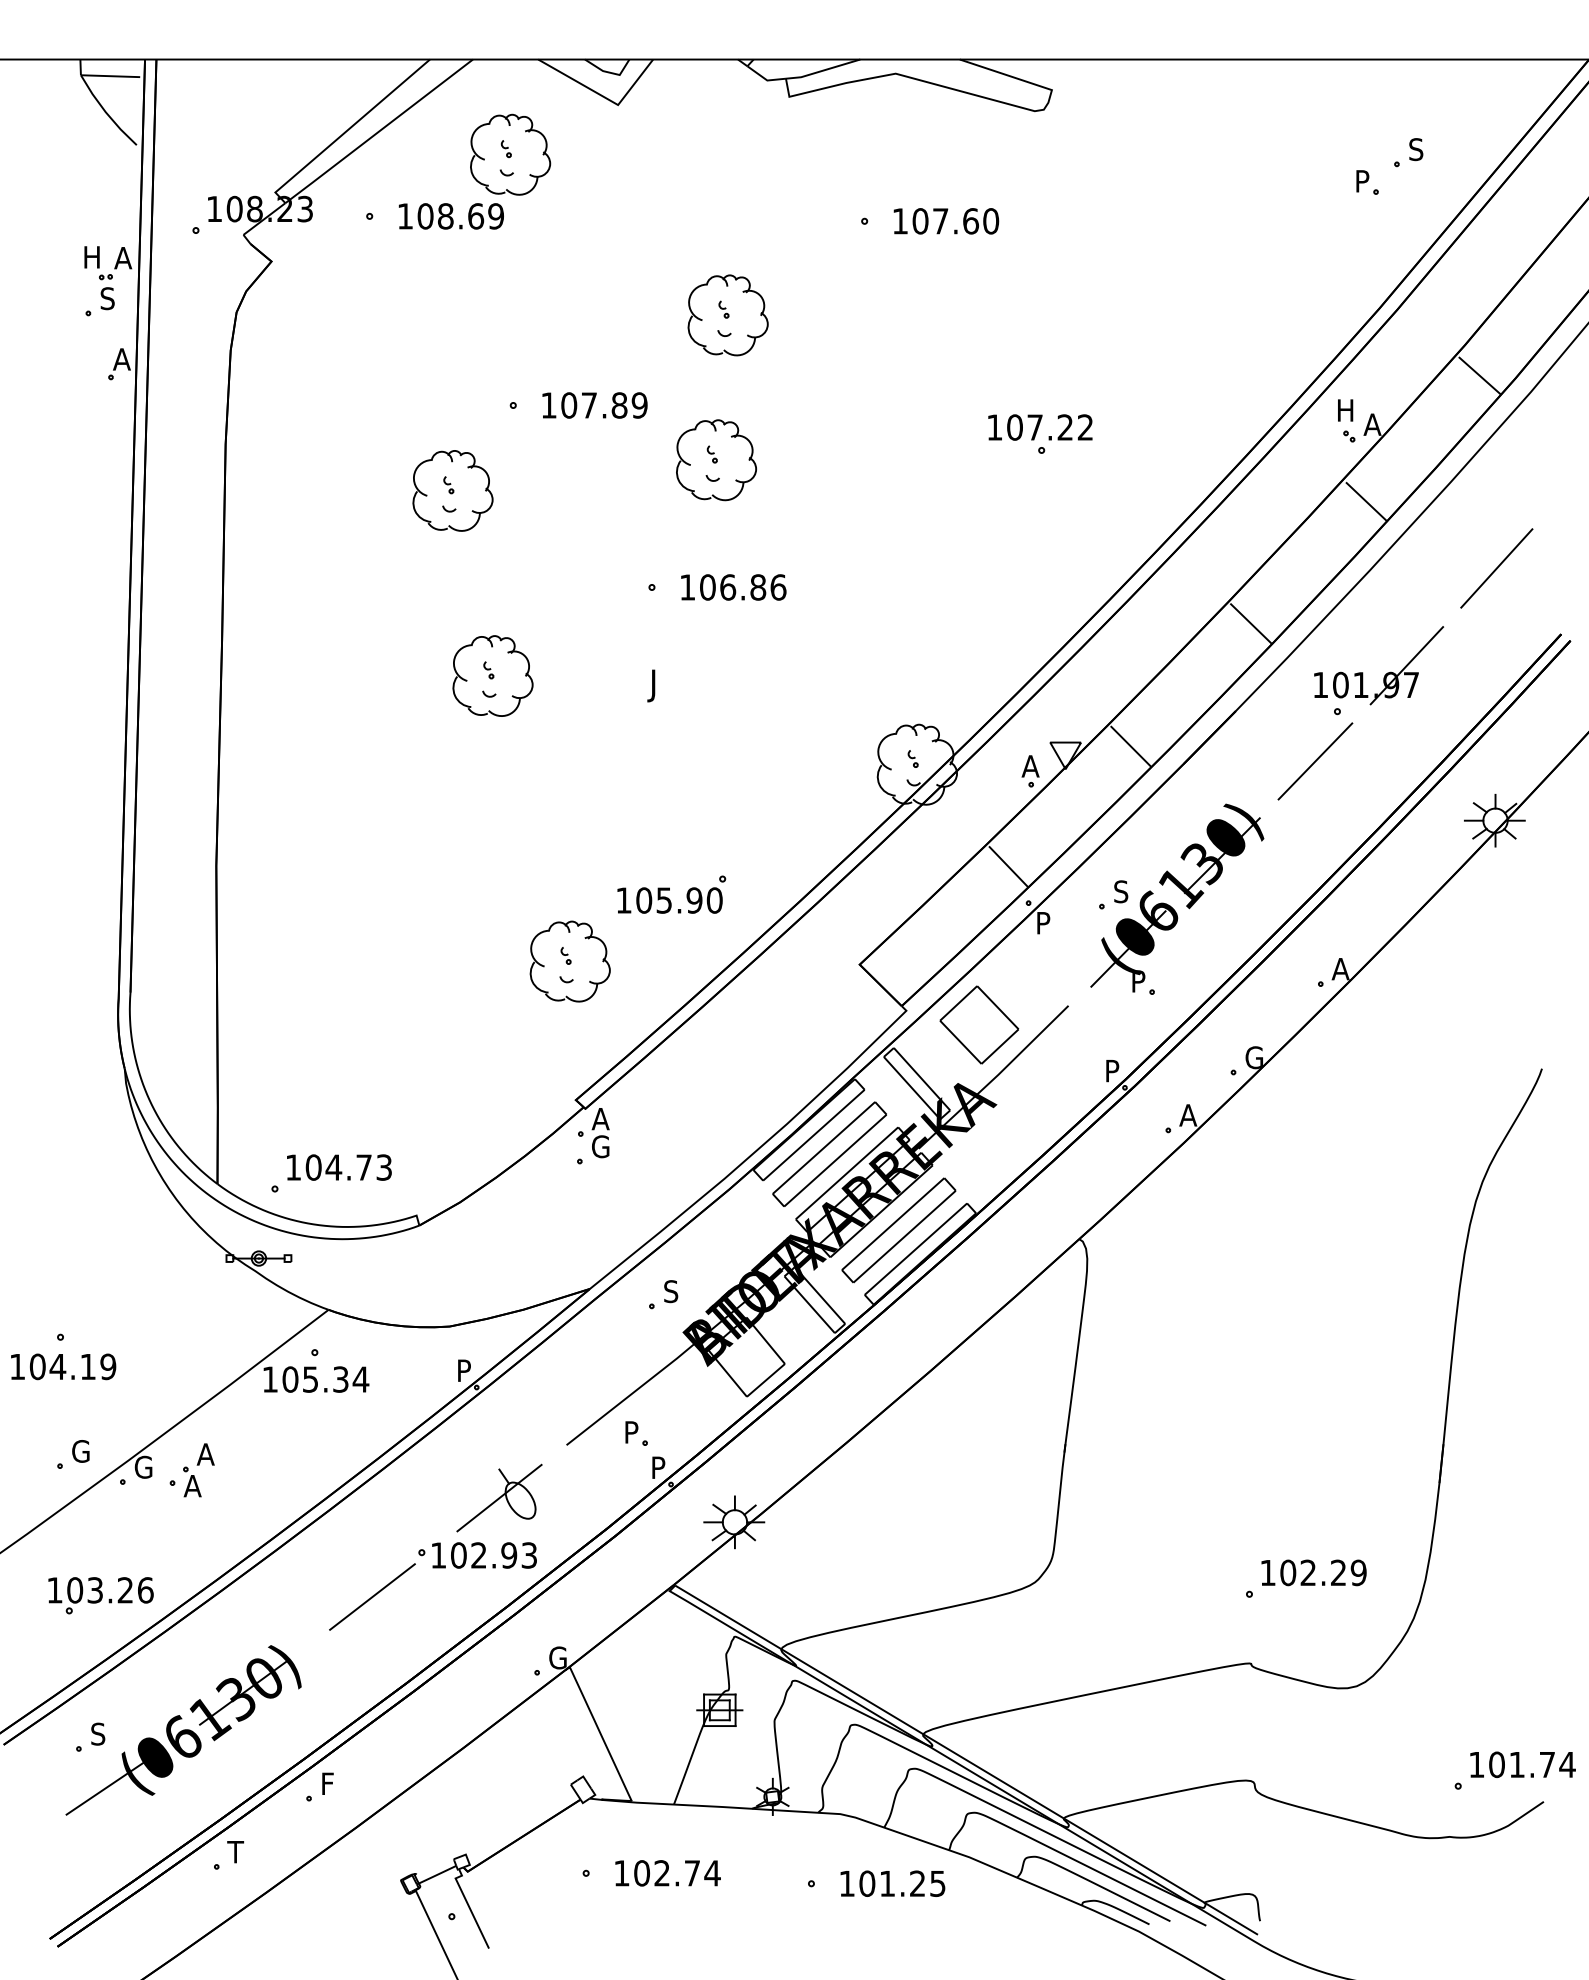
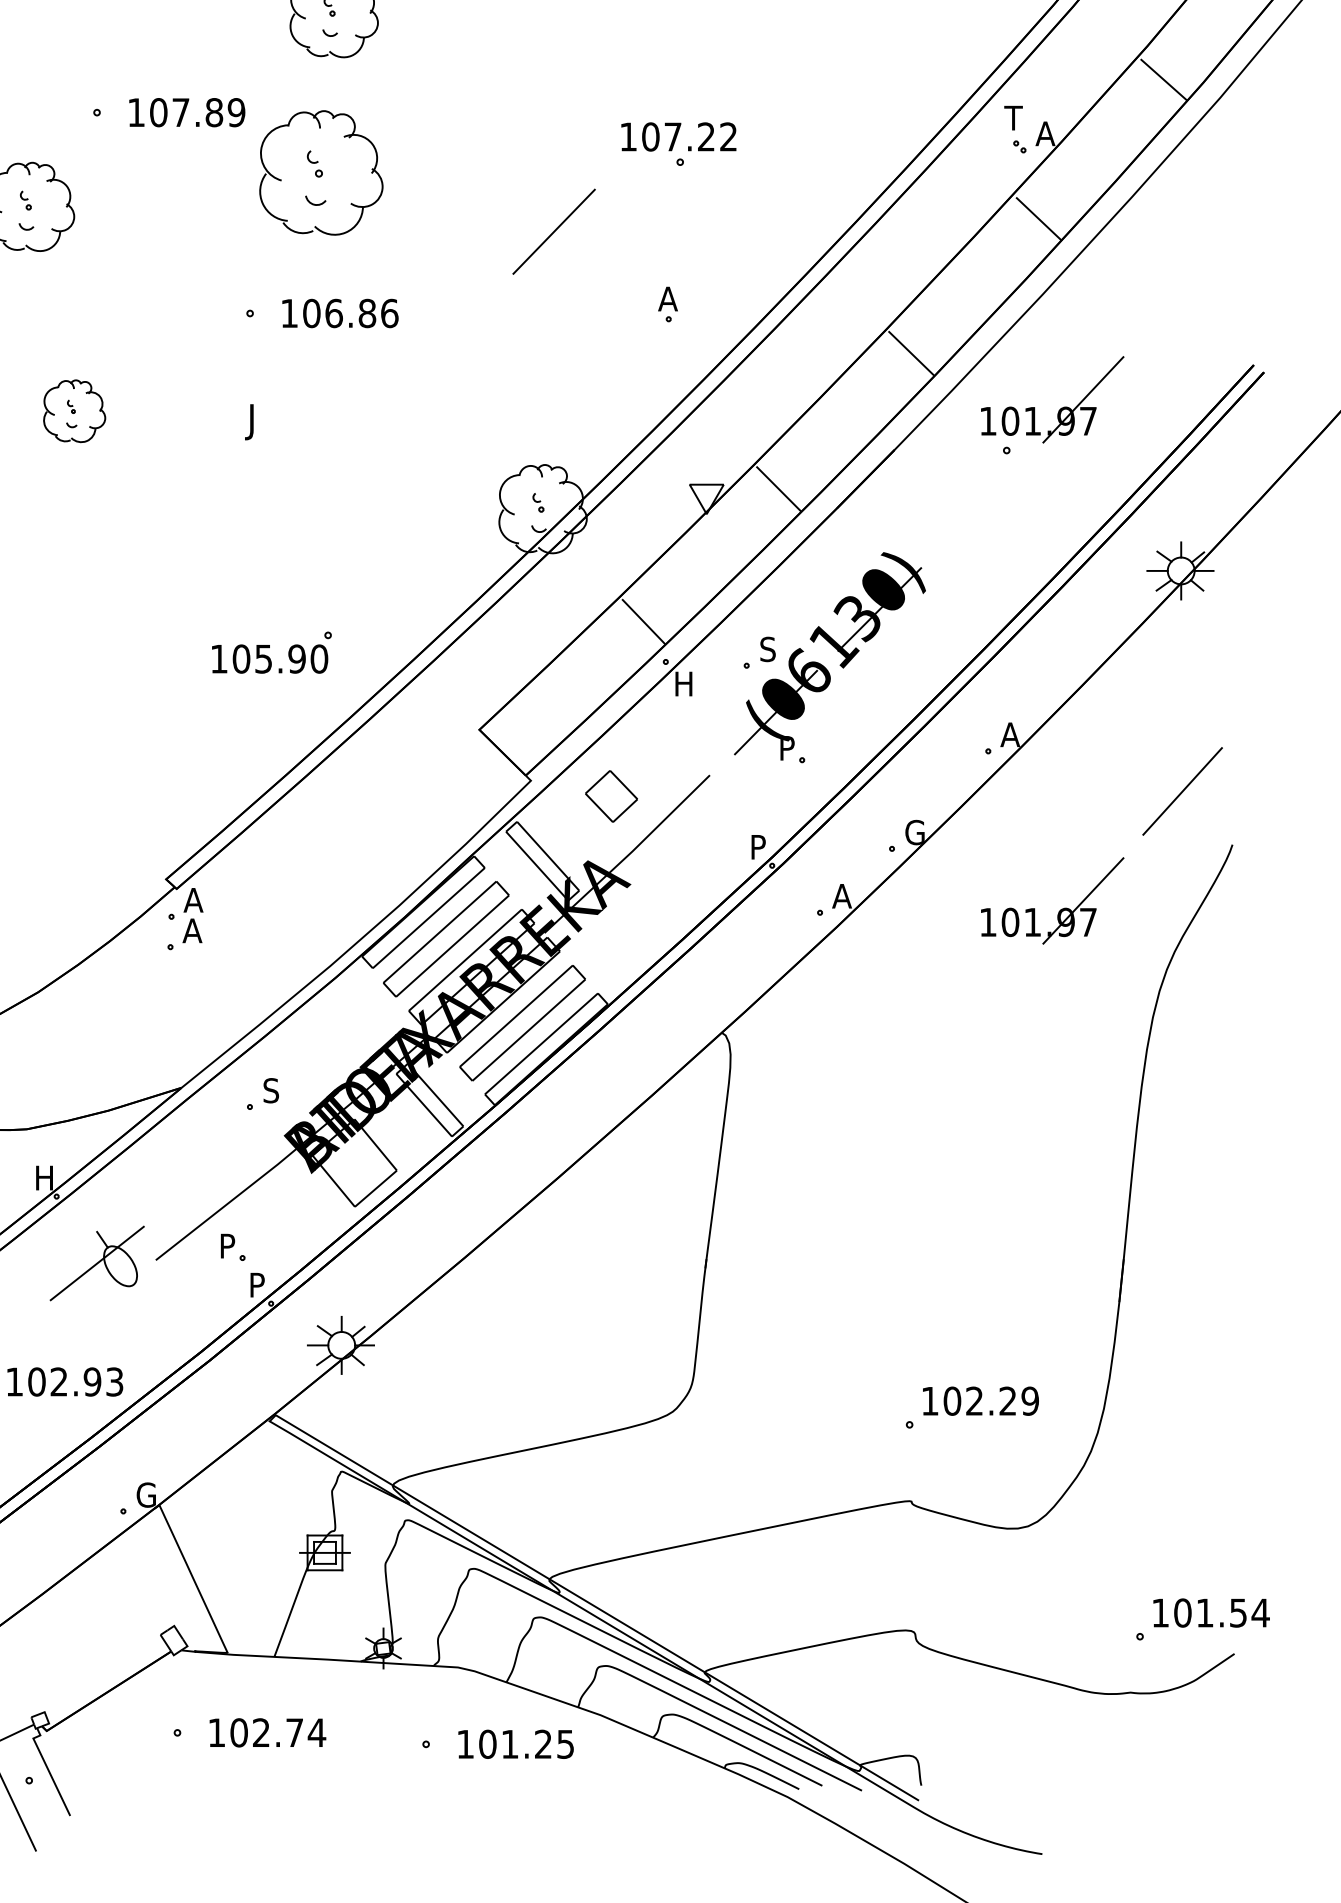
text: (1344, 410) -> (1014, 118), H -> T
part: (716, 460) -> (321, 173), size x1.4
line: (1496, 568) -> (1182, 791), moved
part: (492, 675) -> (74, 410), size x0.7
line: (1315, 761) -> (554, 231), moved
part: (1030, 771) -> (667, 304), moved
text: (1046, 923) -> (685, 684), P -> H
part: (569, 961) -> (159, 726), removed
part: (979, 1024) -> (611, 795), size x0.6
part: (1387, 1126) -> (1061, 908), added
text: (599, 1146) -> (192, 930), G -> A
text: (466, 1370) -> (45, 1177), P -> H
part: (499, 1497) -> (97, 1262), moved
text: (1546, 1765) -> (1237, 1613), 101.74 -> 101.54

